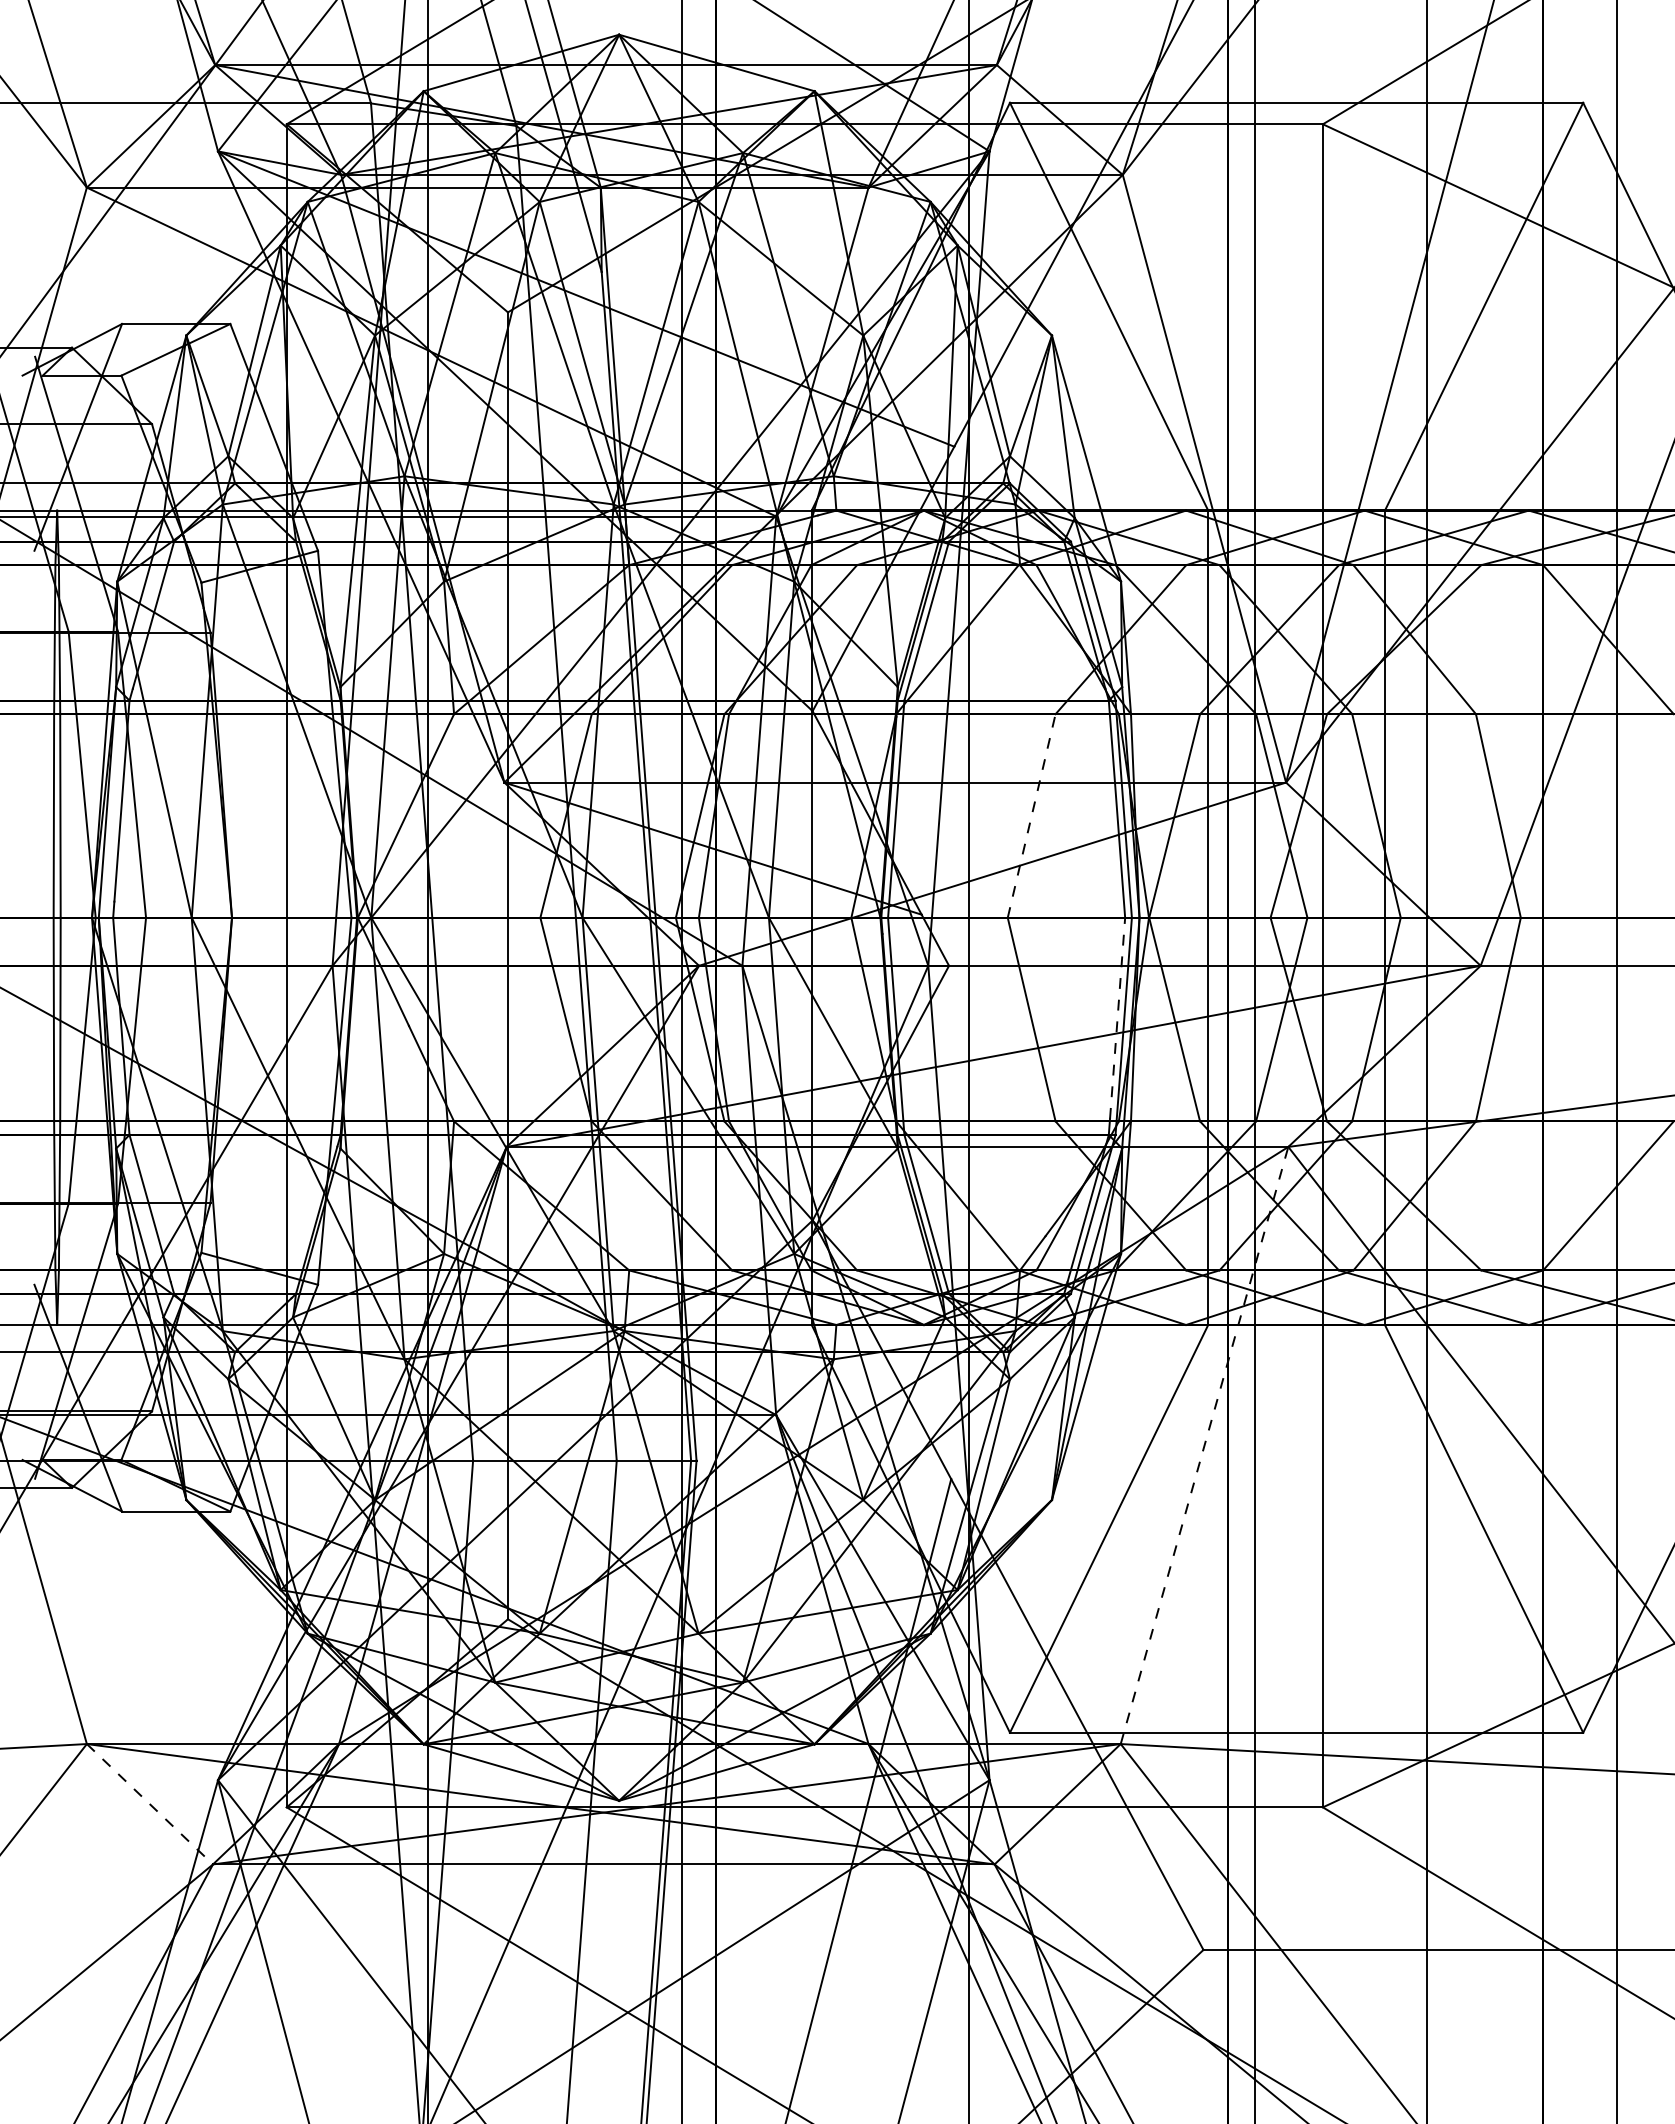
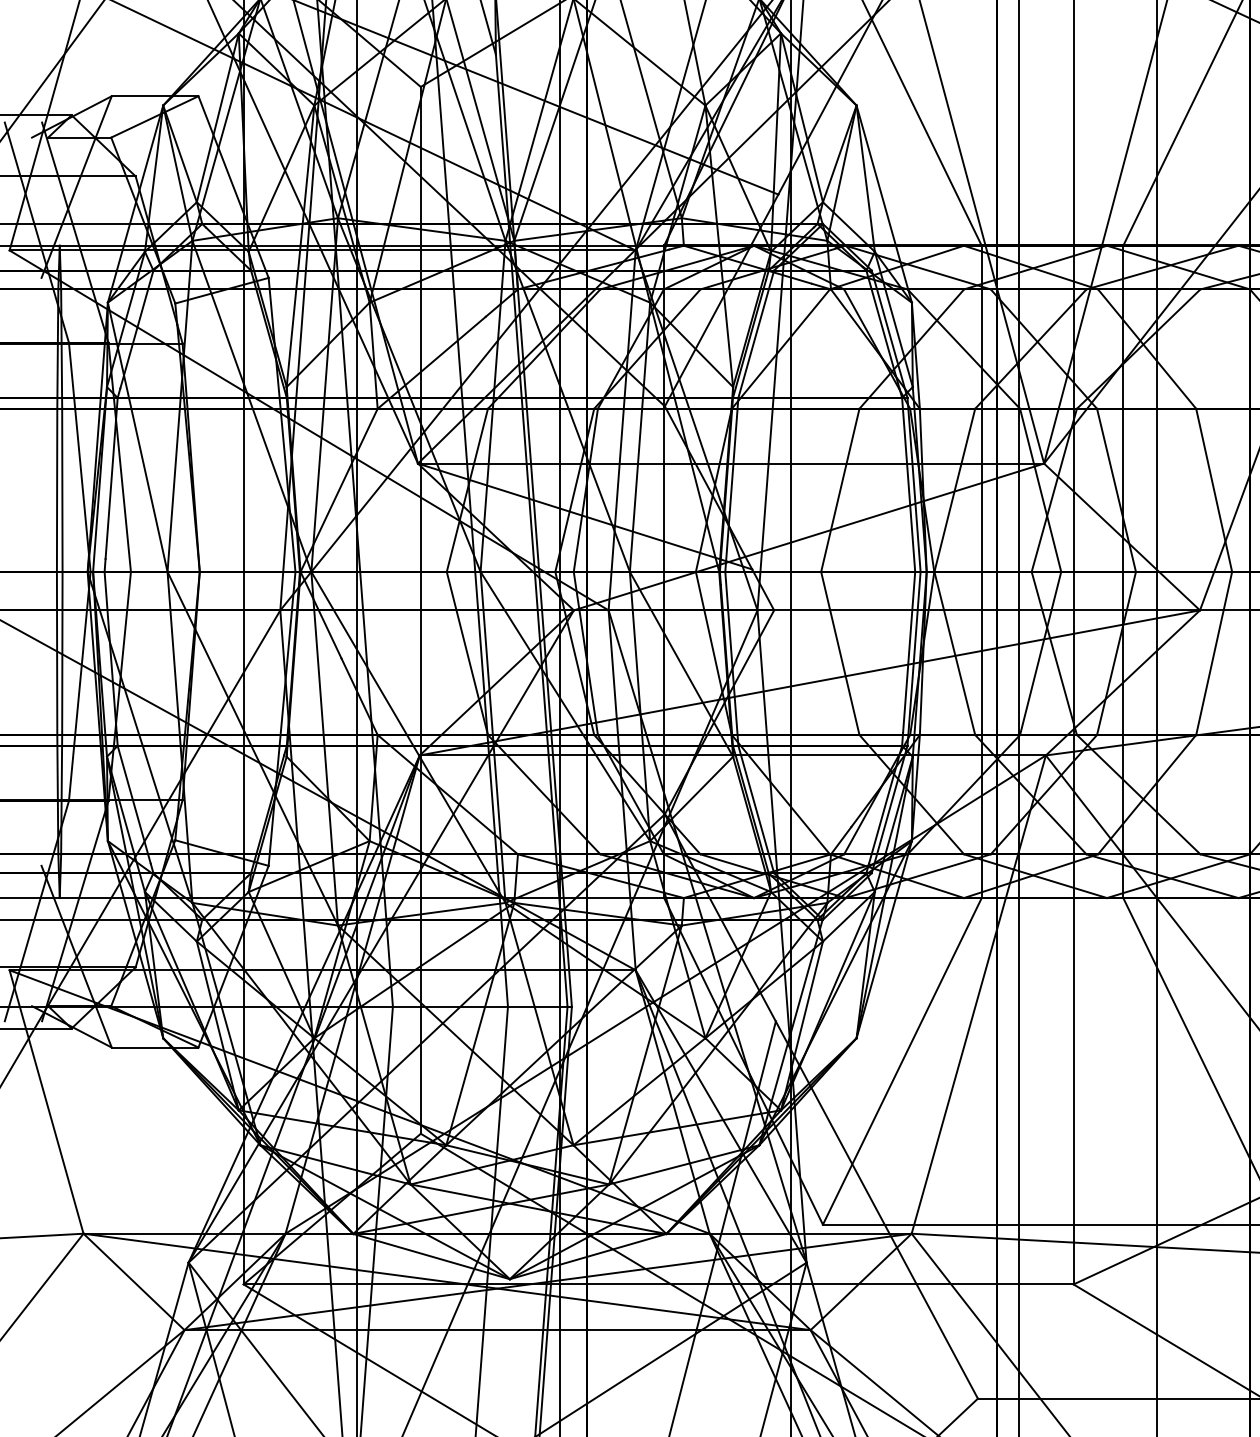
line: (1031, 816) -> (840, 490), dashed -> solid
line: (1117, 1018) -> (909, 652), dashed -> solid
line: (1204, 1445) -> (978, 994), dashed -> solid
line: (150, 1804) -> (134, 1282), dashed -> solid

